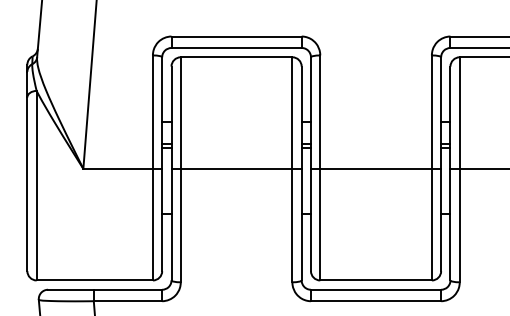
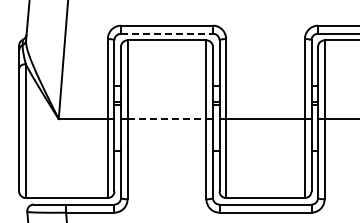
line: (237, 47) -> (167, 33), solid -> dashed
line: (237, 169) -> (167, 119), solid -> dashed

